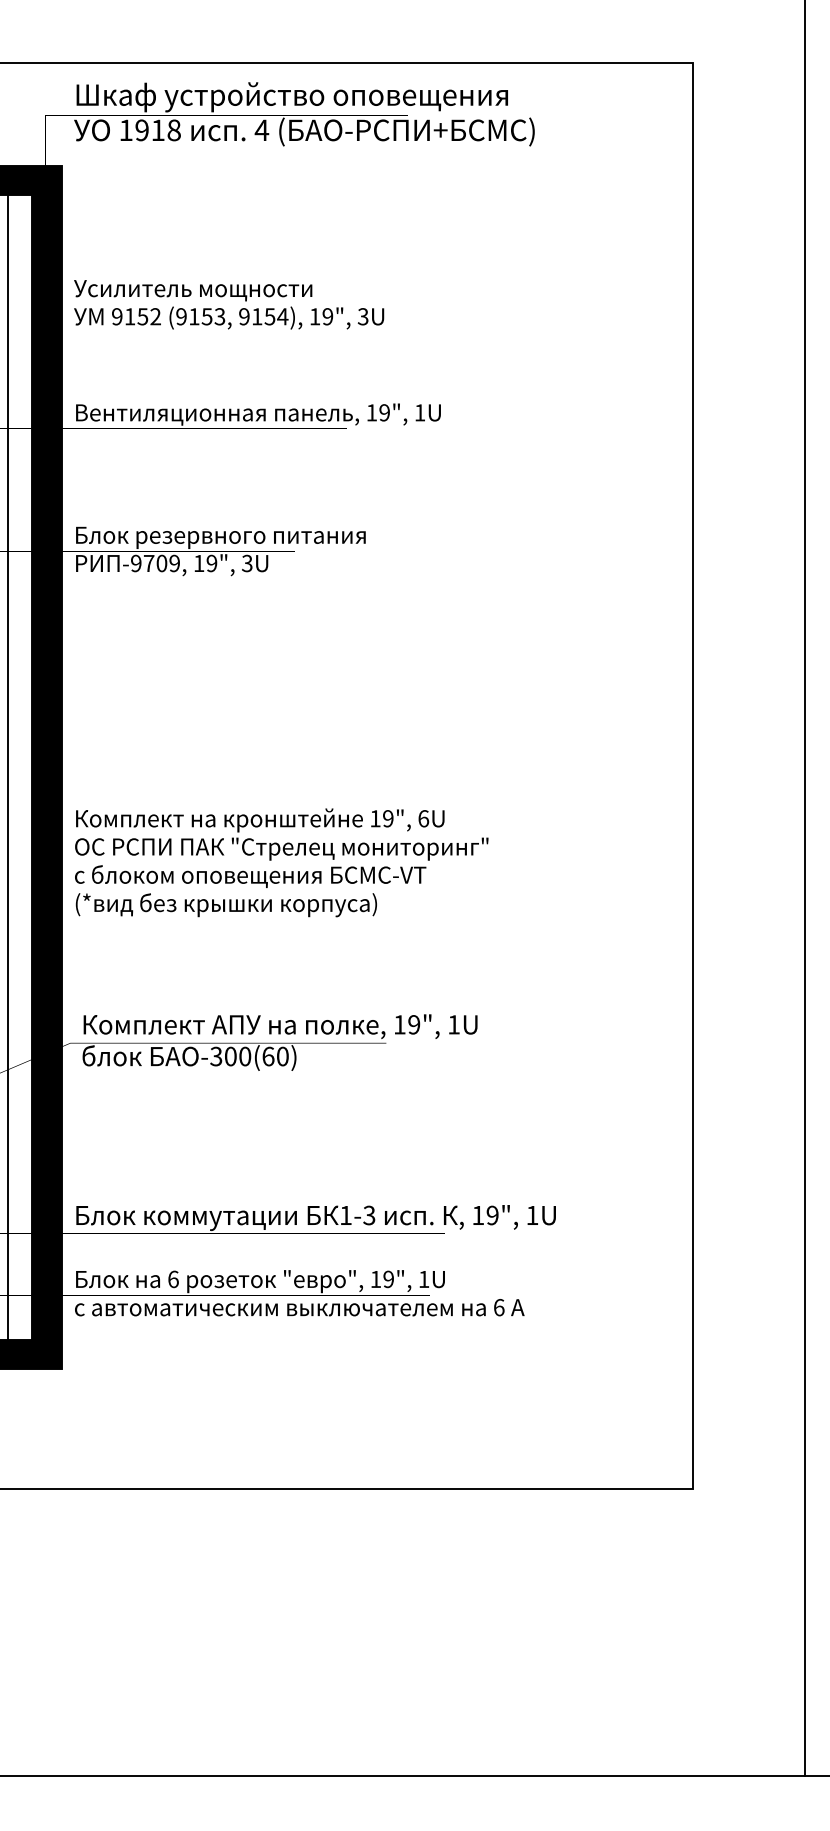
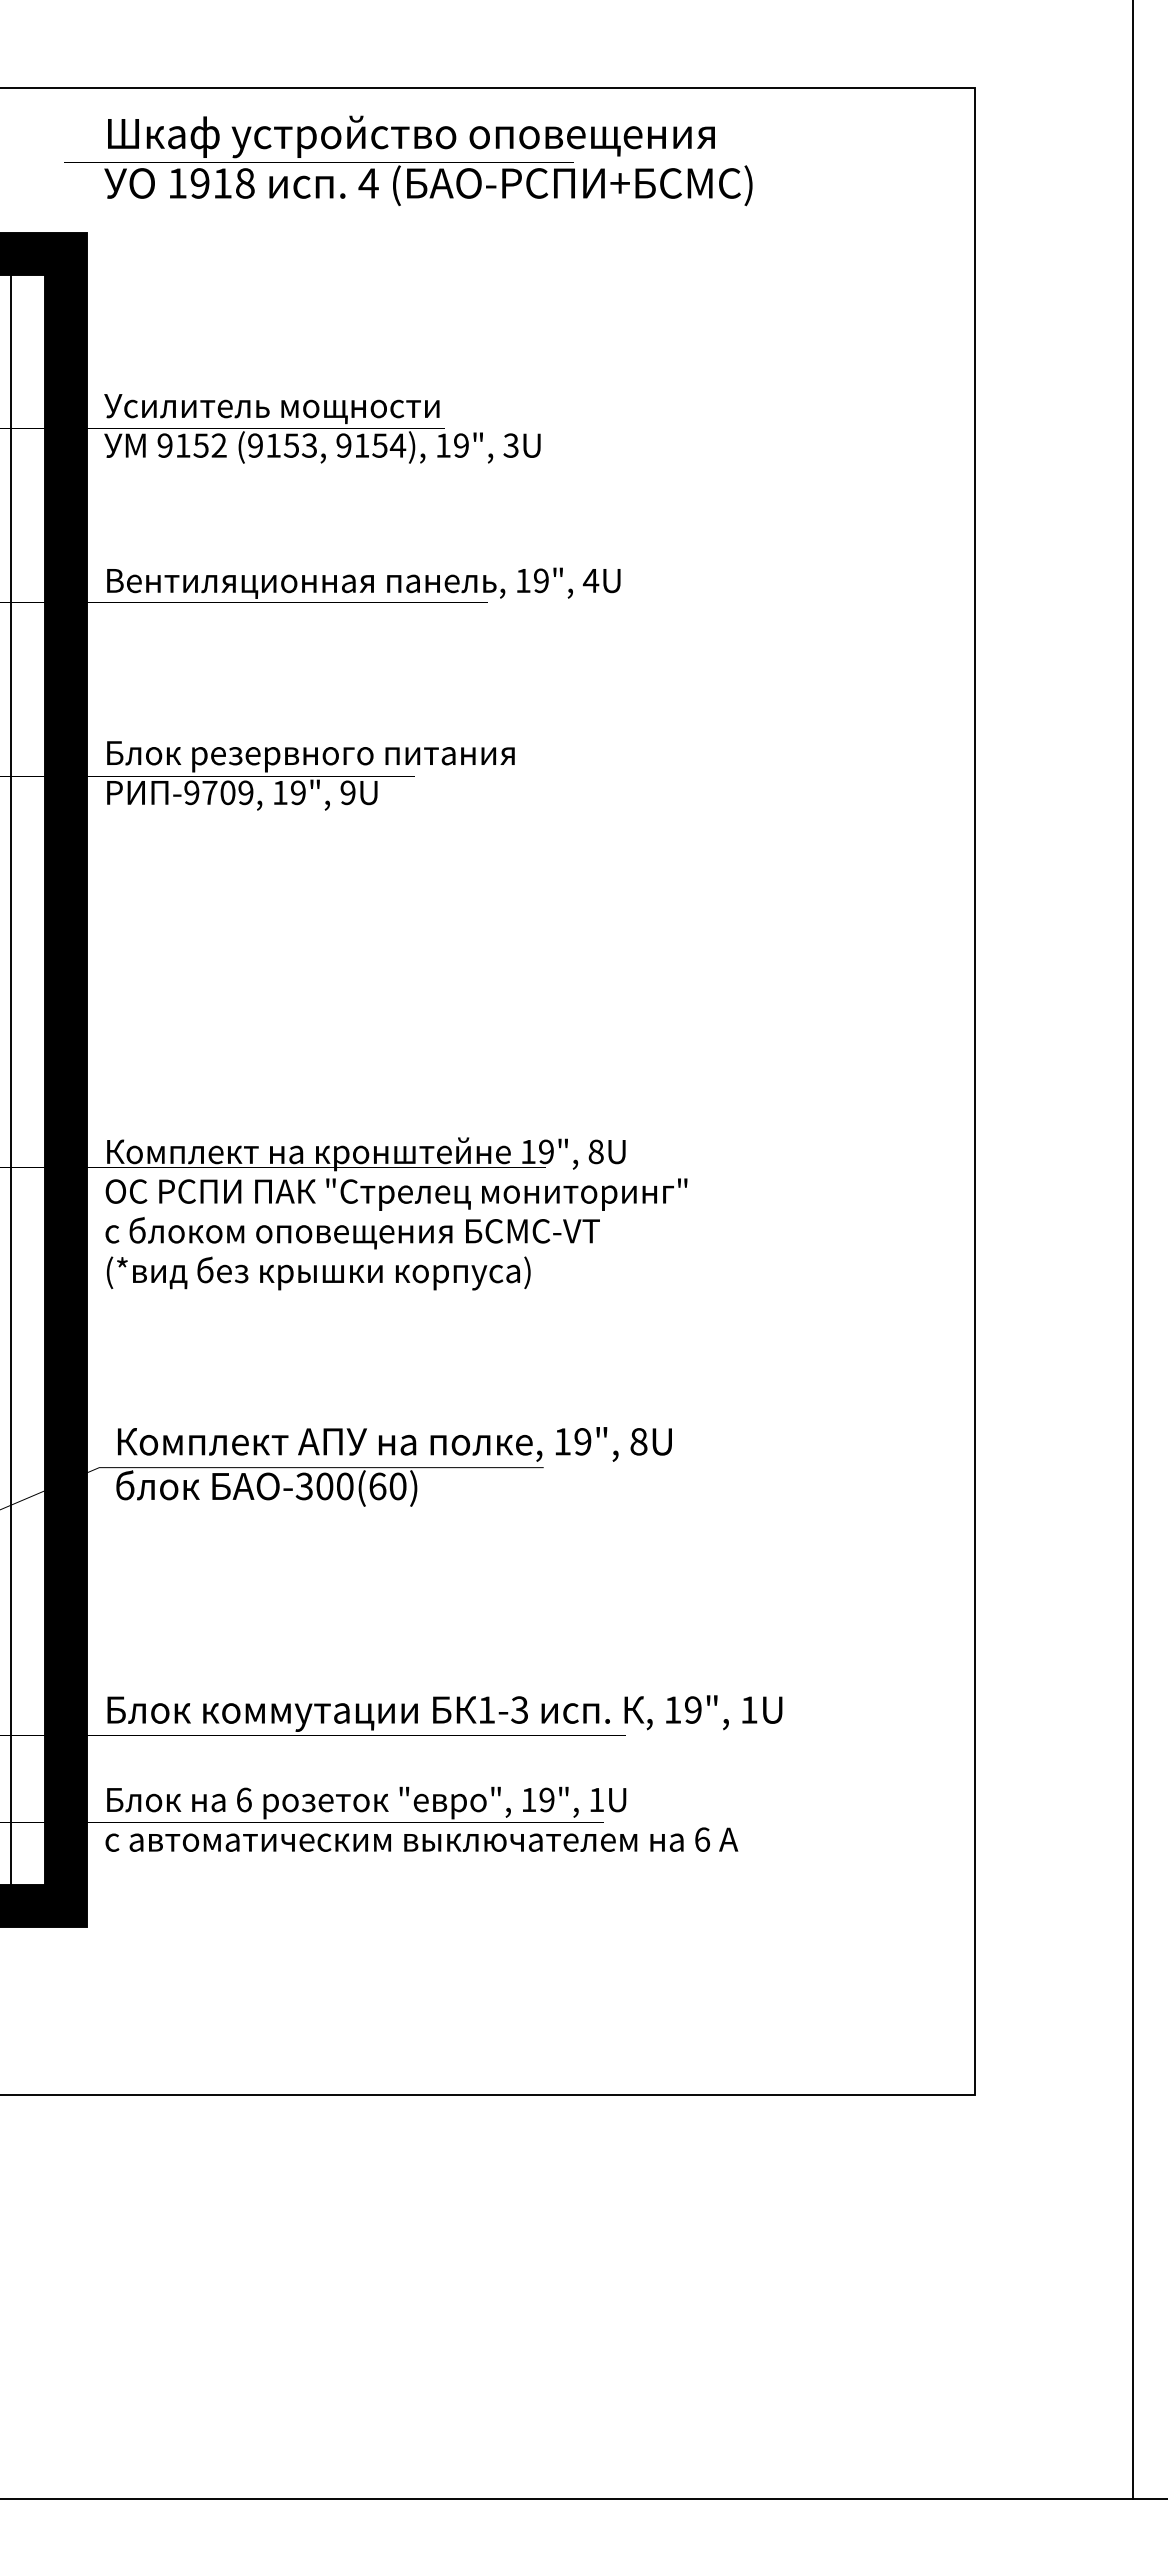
text: (419, 412) -> (590, 580), 1U -> 4U
text: (246, 564) -> (347, 793), 3U -> 9U
text: (423, 818) -> (595, 1151), 6U -> 8U
text: (453, 1024) -> (638, 1441), 1U -> 8U

